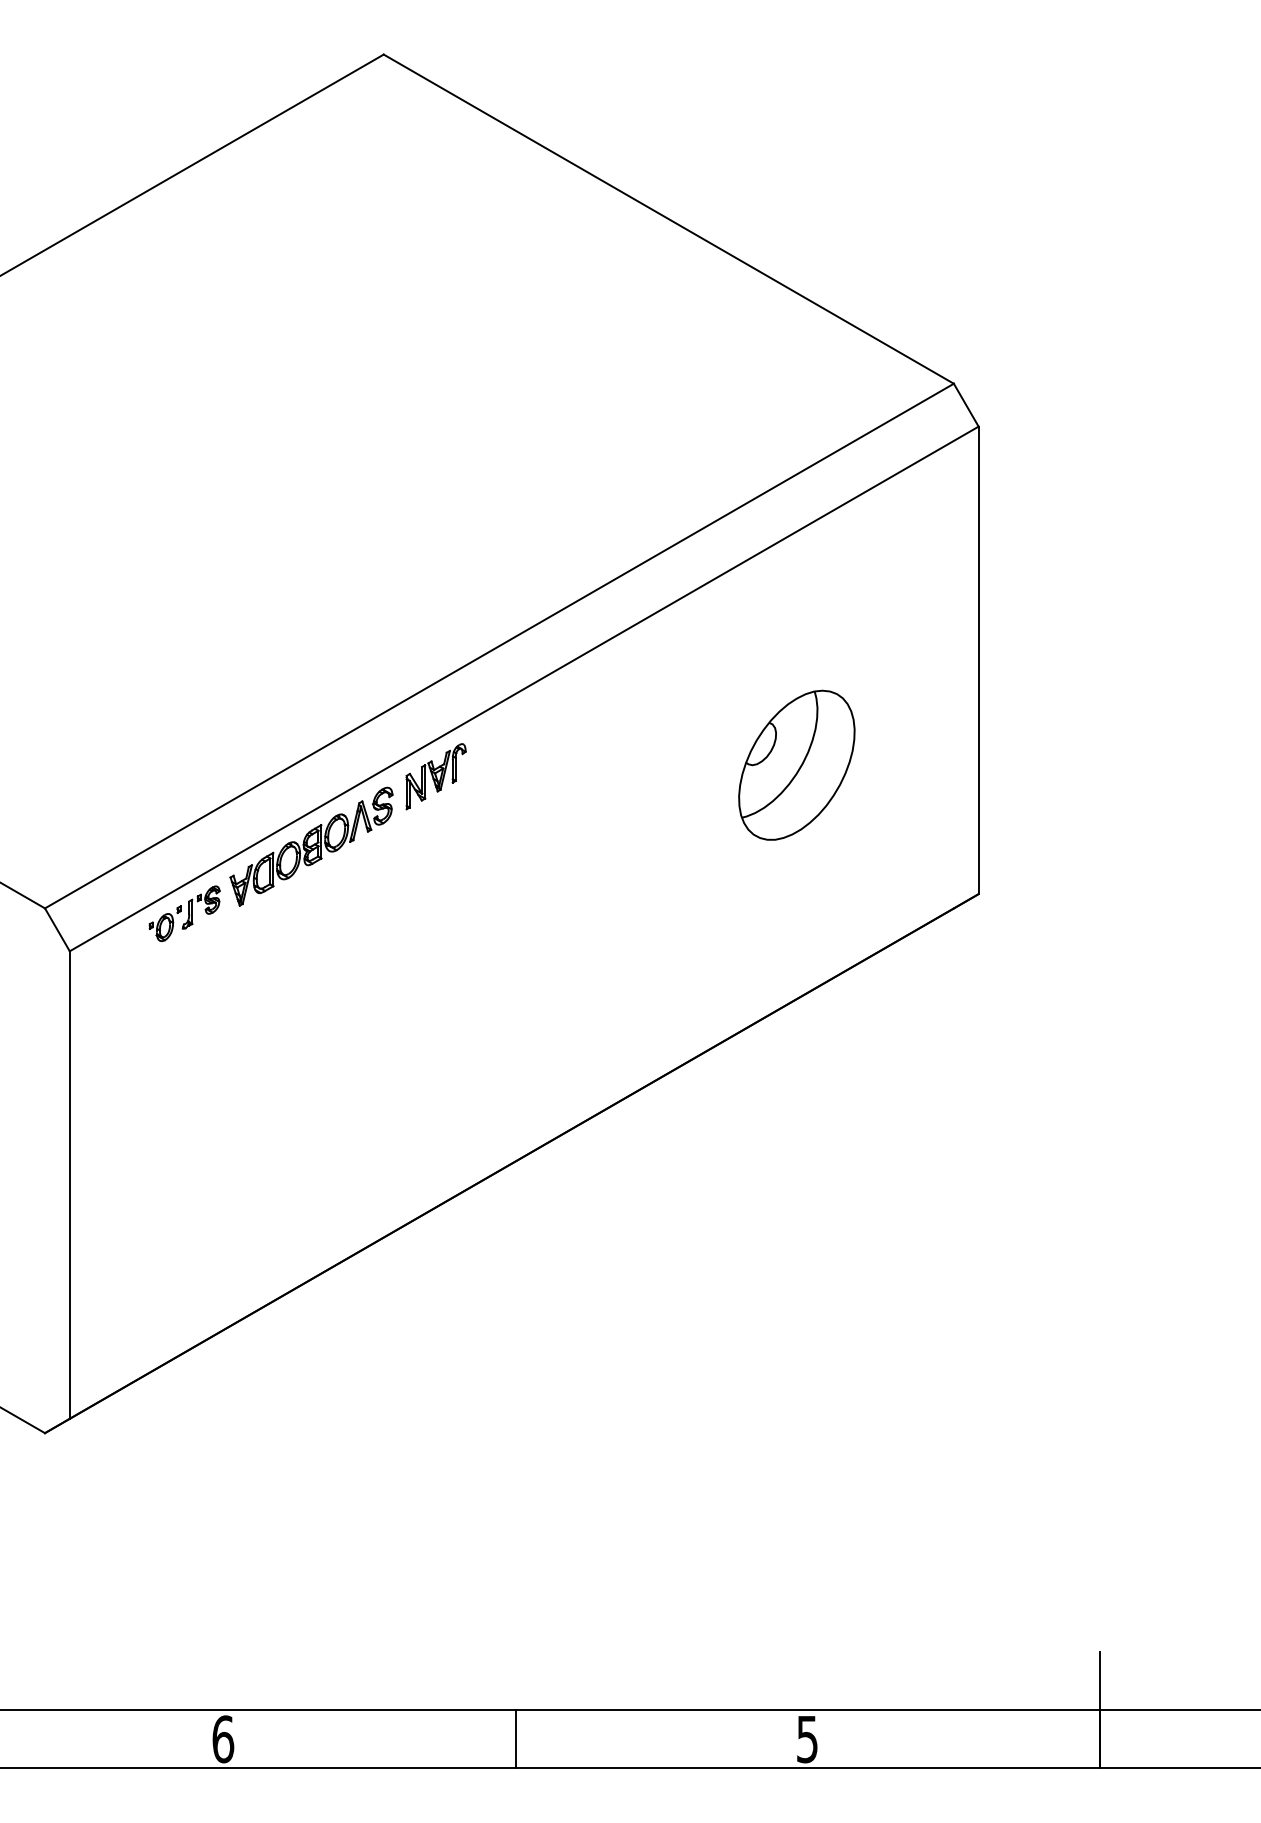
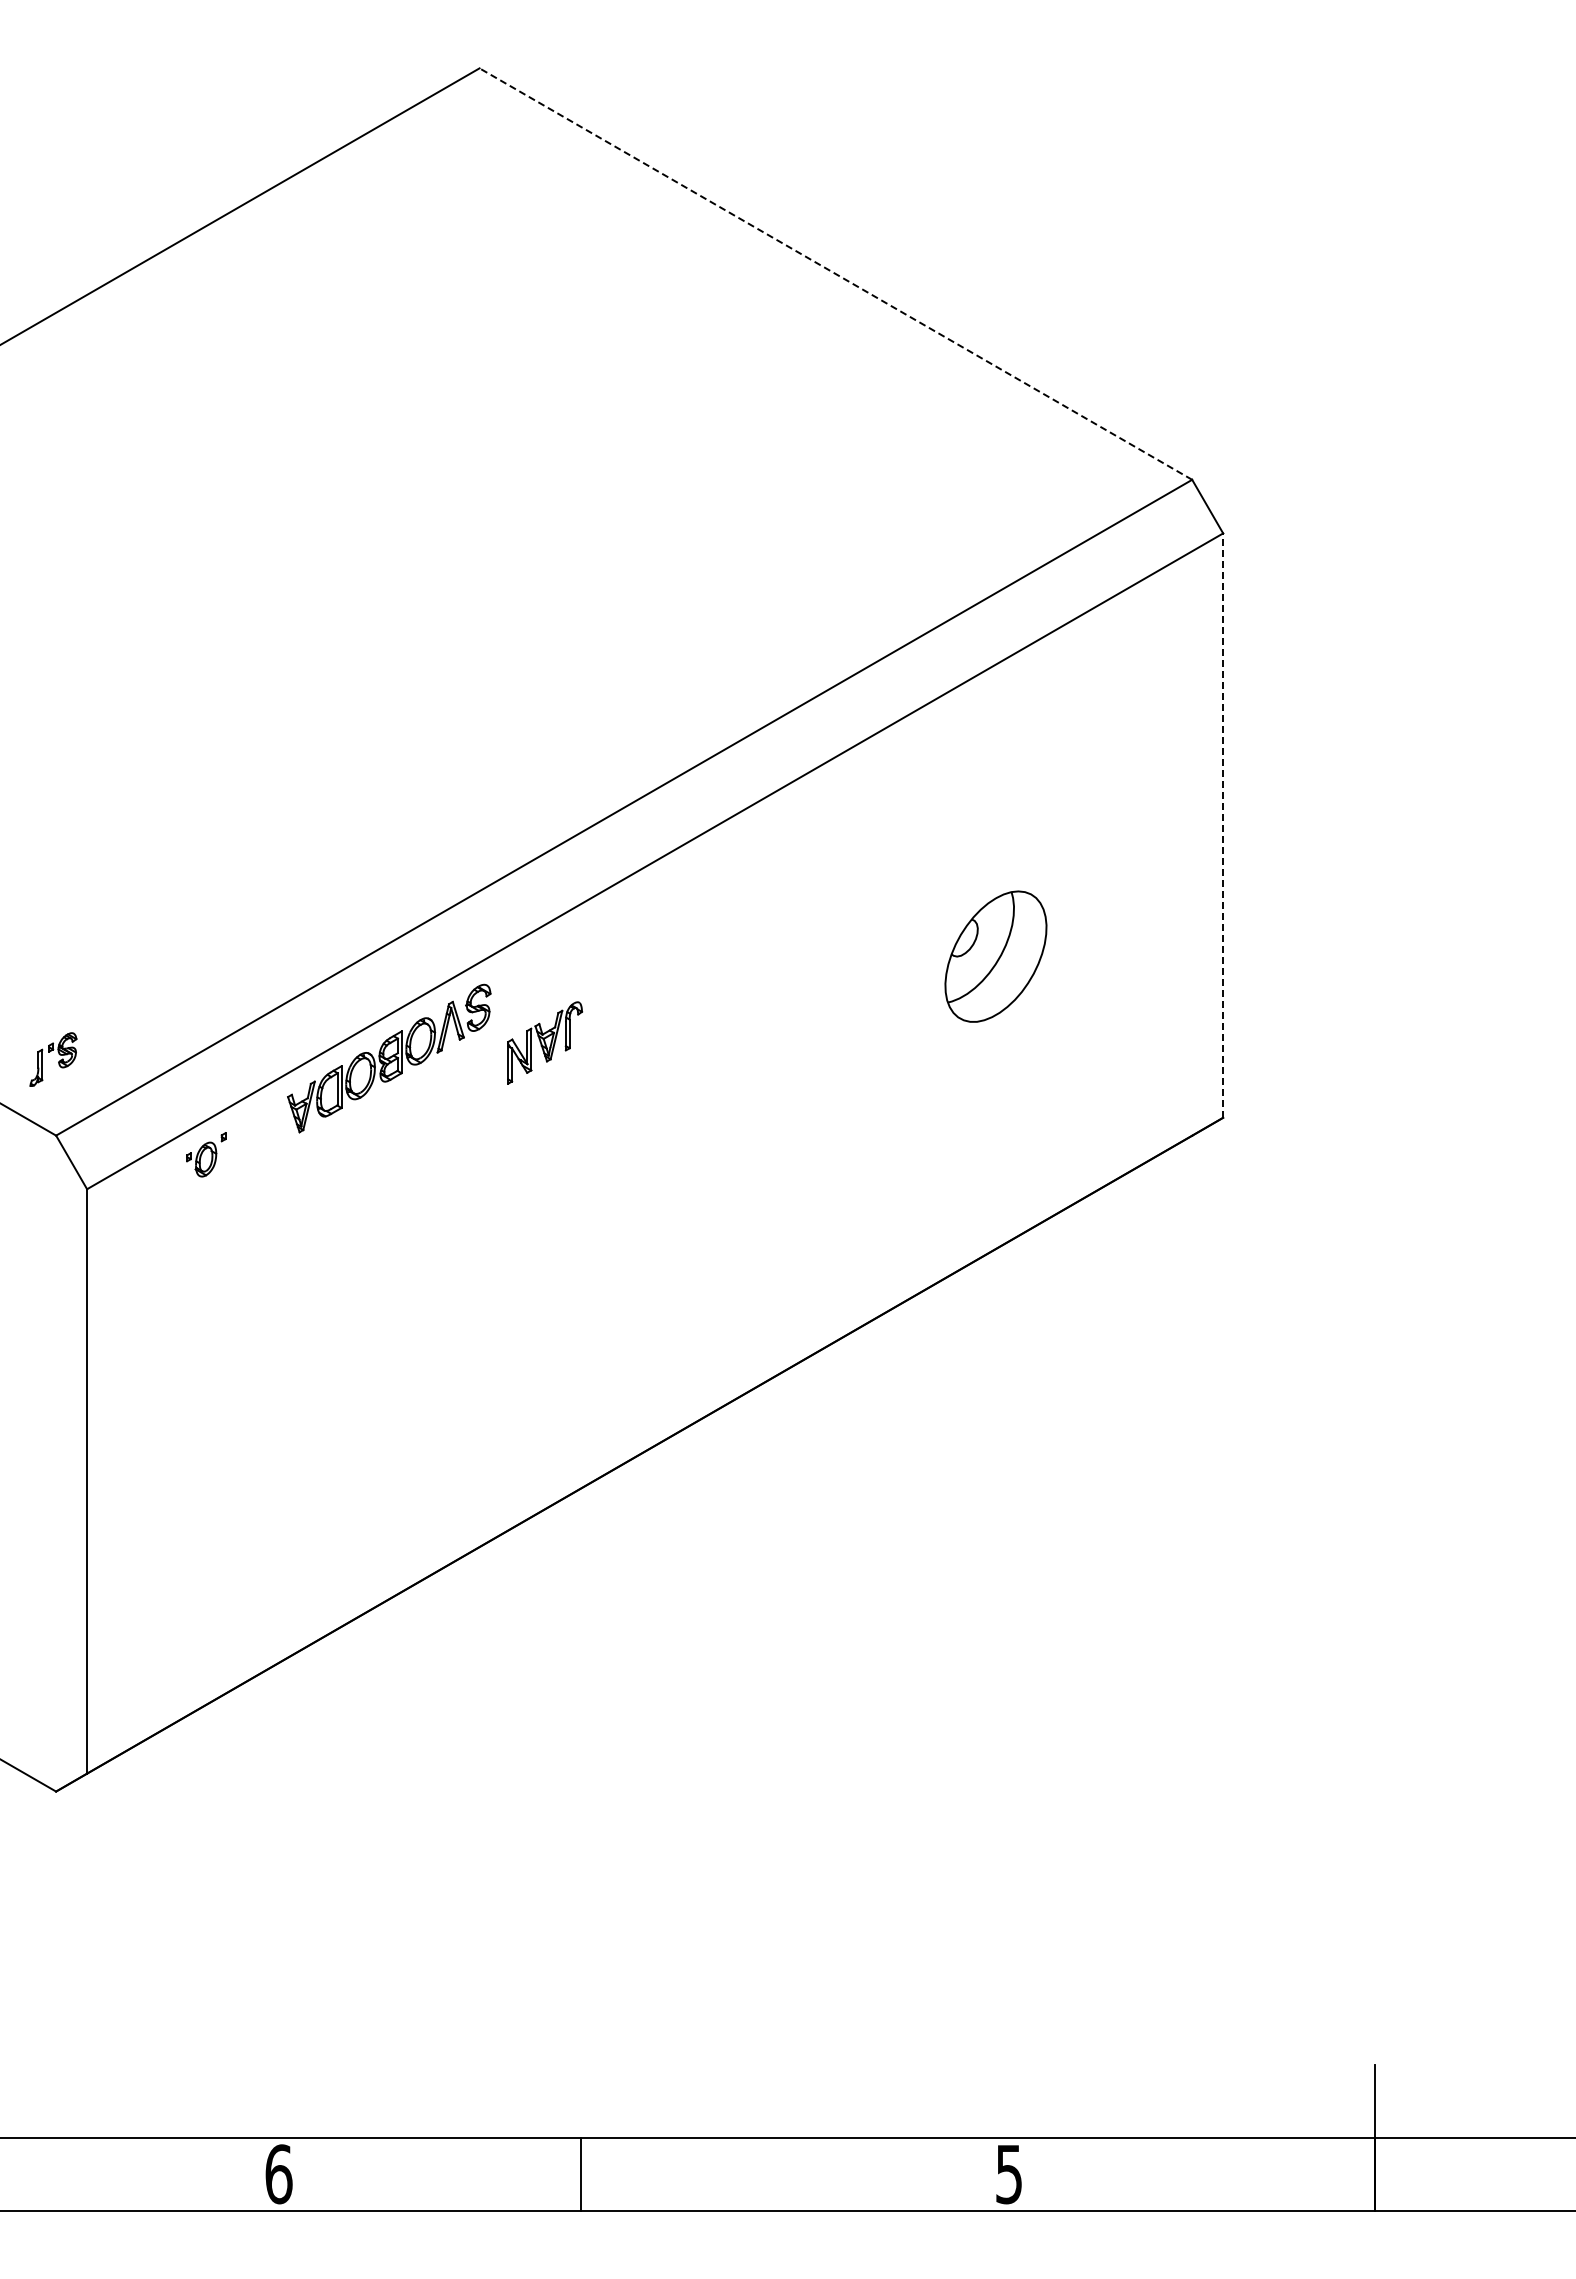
line: (668, 218) -> (835, 273), solid -> dashed
line: (978, 660) -> (1223, 825), solid -> dashed
part: (796, 765) -> (995, 956), size x0.7
part: (436, 776) -> (545, 1042), moved
part: (201, 907) -> (53, 1059), moved
line: (515, 1738) -> (580, 2173), moved

